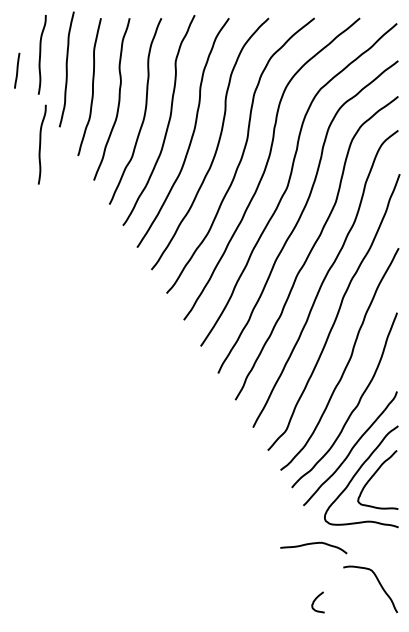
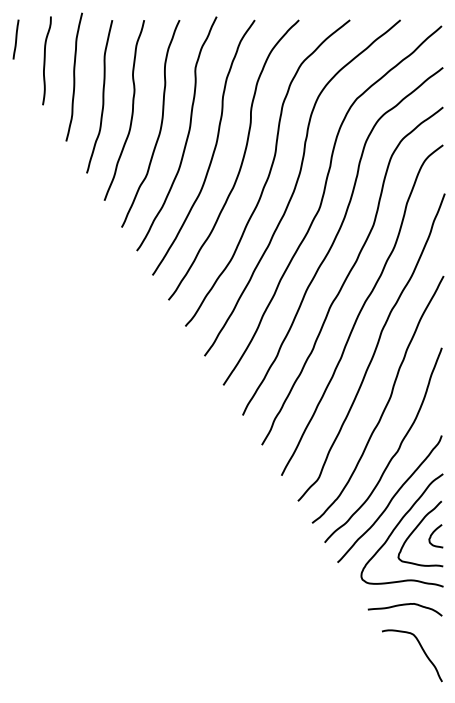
line: (16, 70) -> (15, 39), moved
curve: (40, 144) -> (45, 160), removed
curve: (313, 544) -> (404, 605), moved
curve: (315, 601) -> (432, 535), moved

